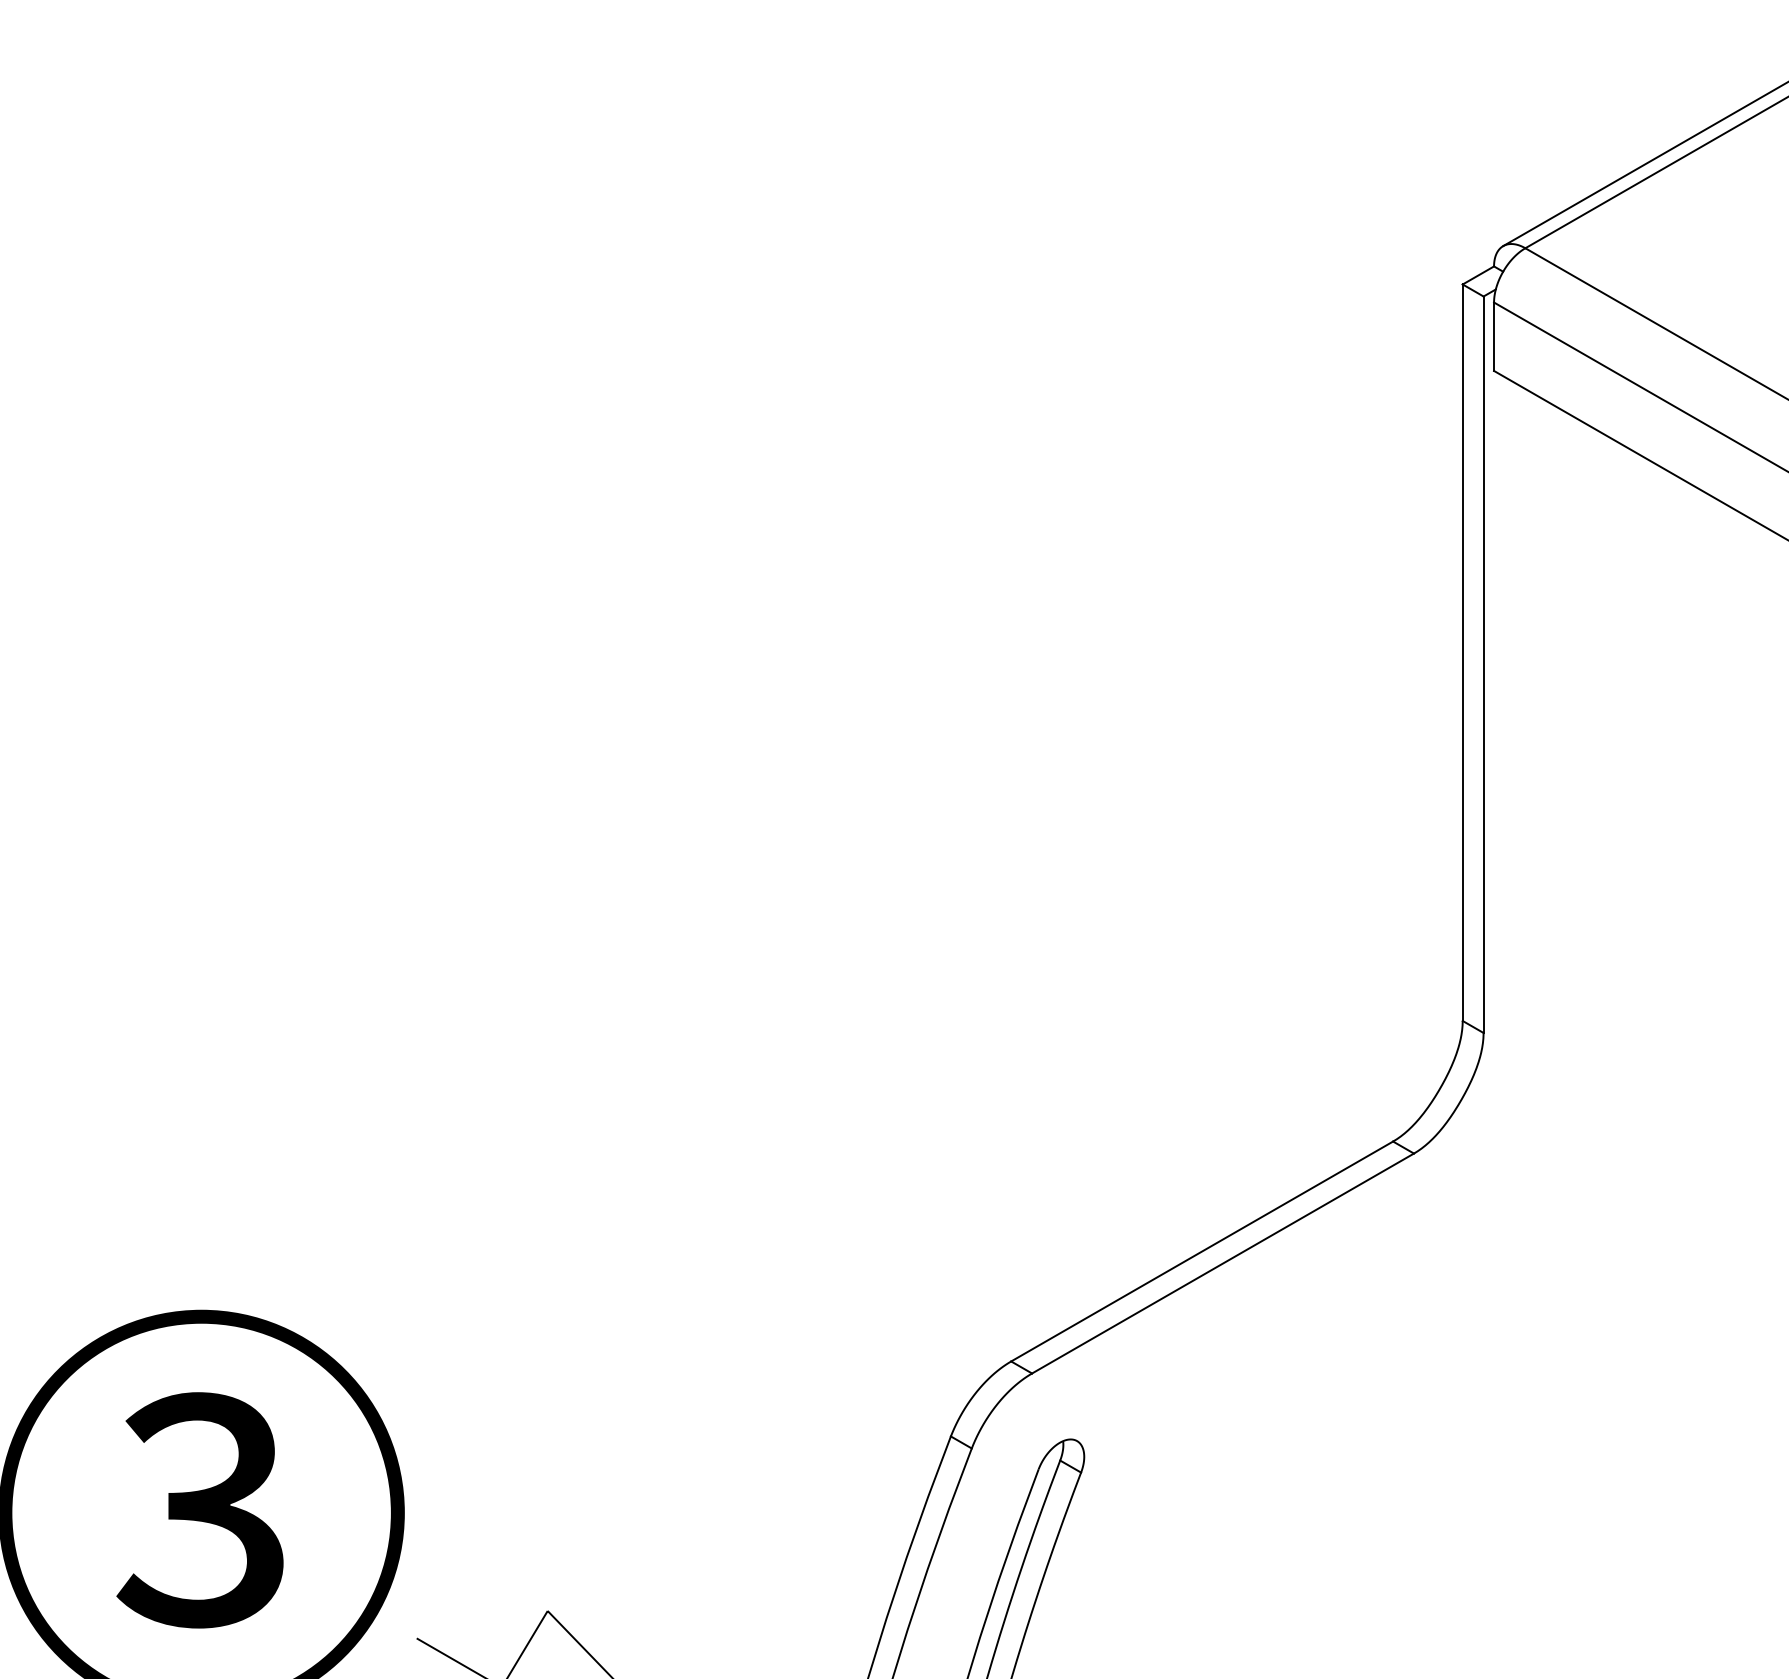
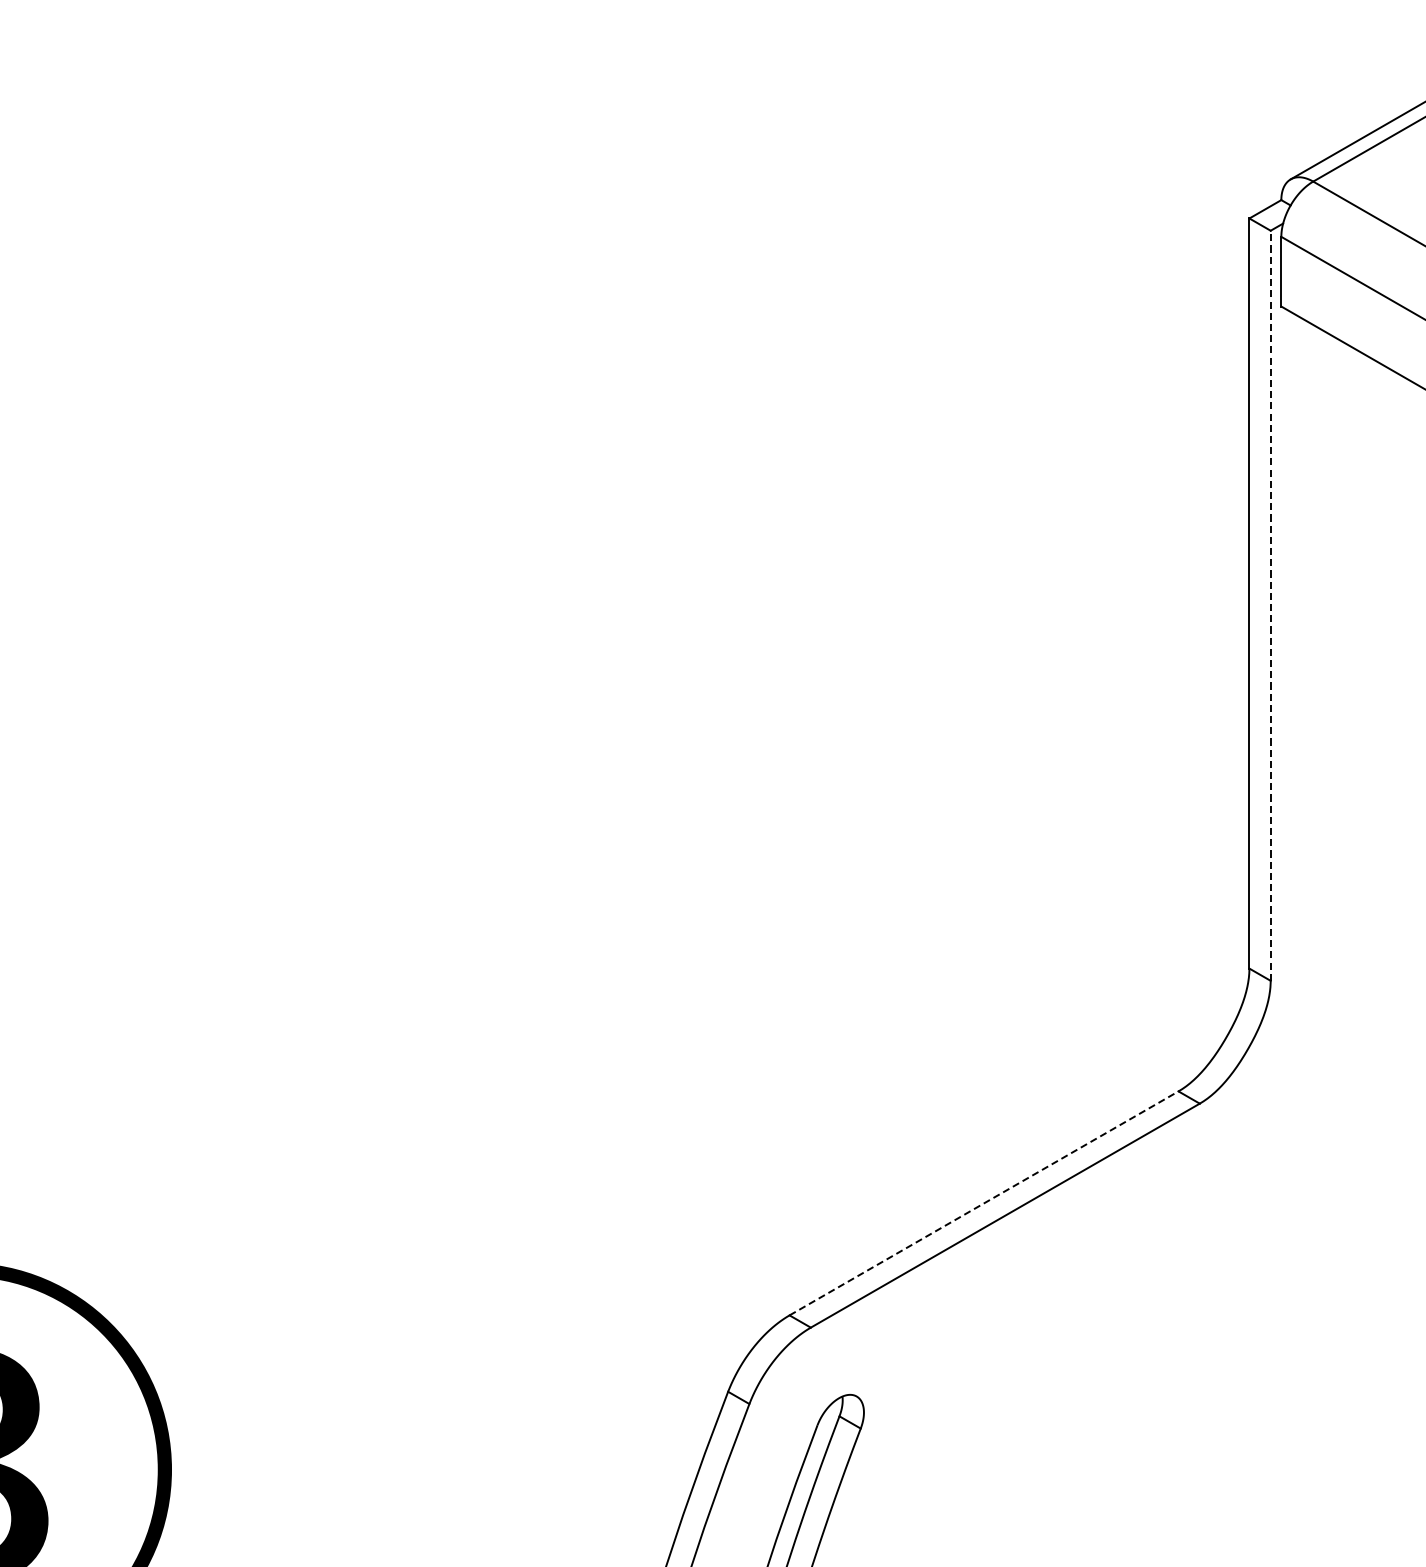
line: (1483, 664) -> (1270, 605), solid -> dashed
line: (1202, 1251) -> (984, 1203), solid -> dashed

